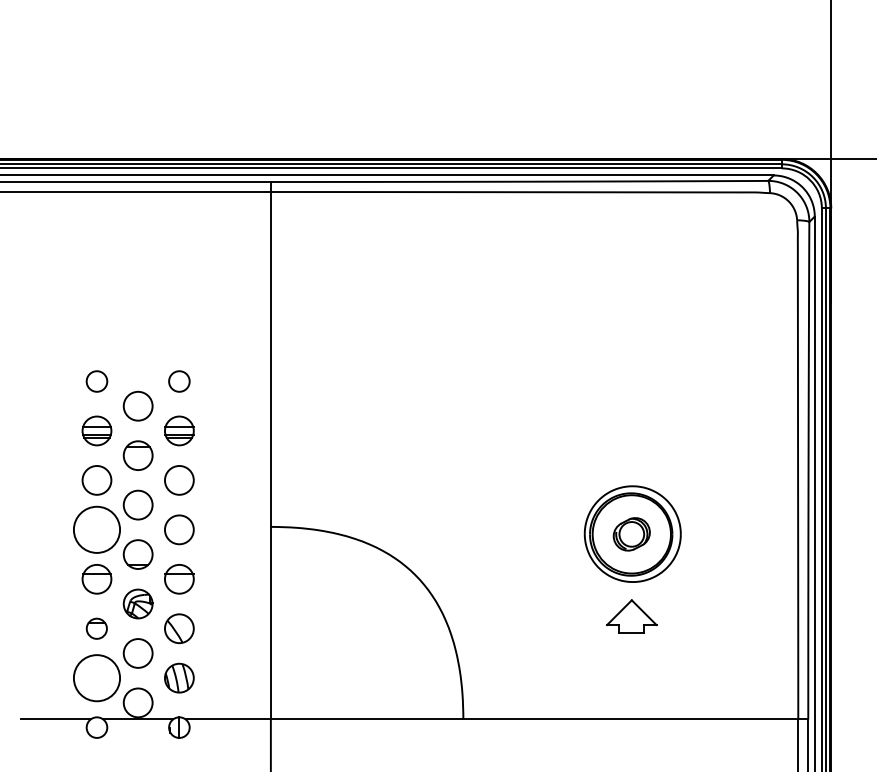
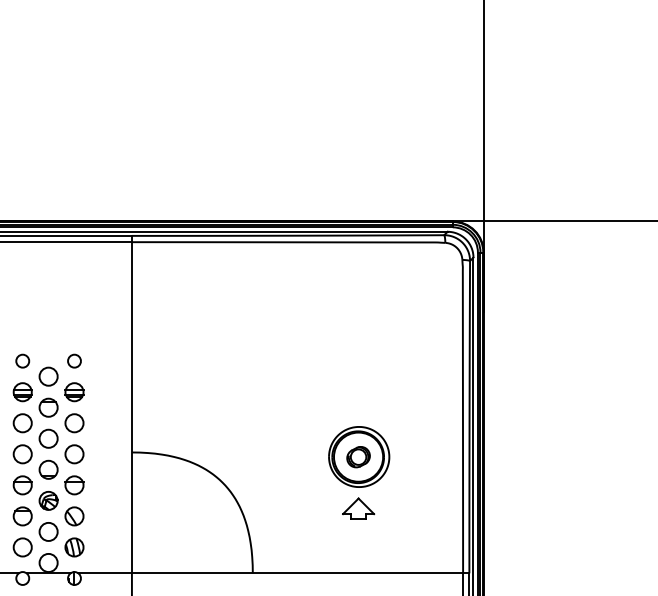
circle: (96, 530) -> (22, 454), size x0.62
part: (96, 628) -> (22, 516), size x1.43
circle: (96, 678) -> (22, 547), size x0.62

